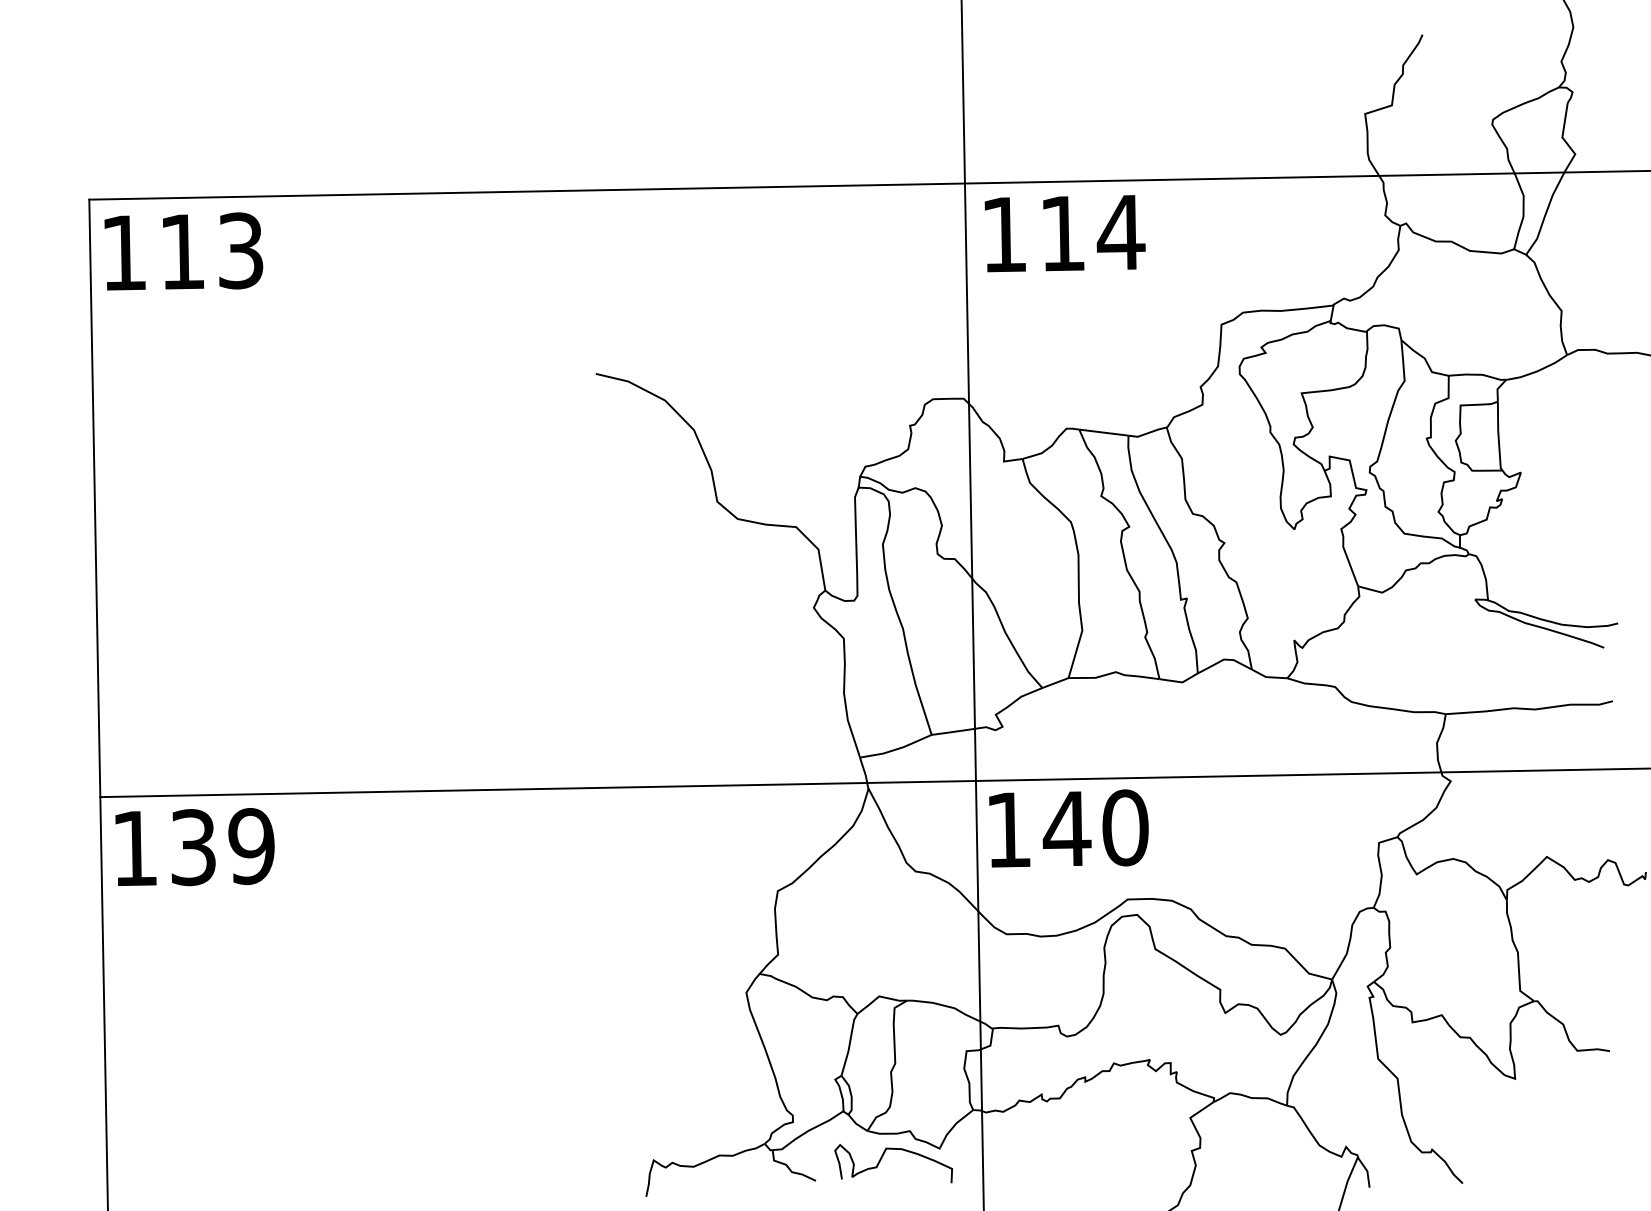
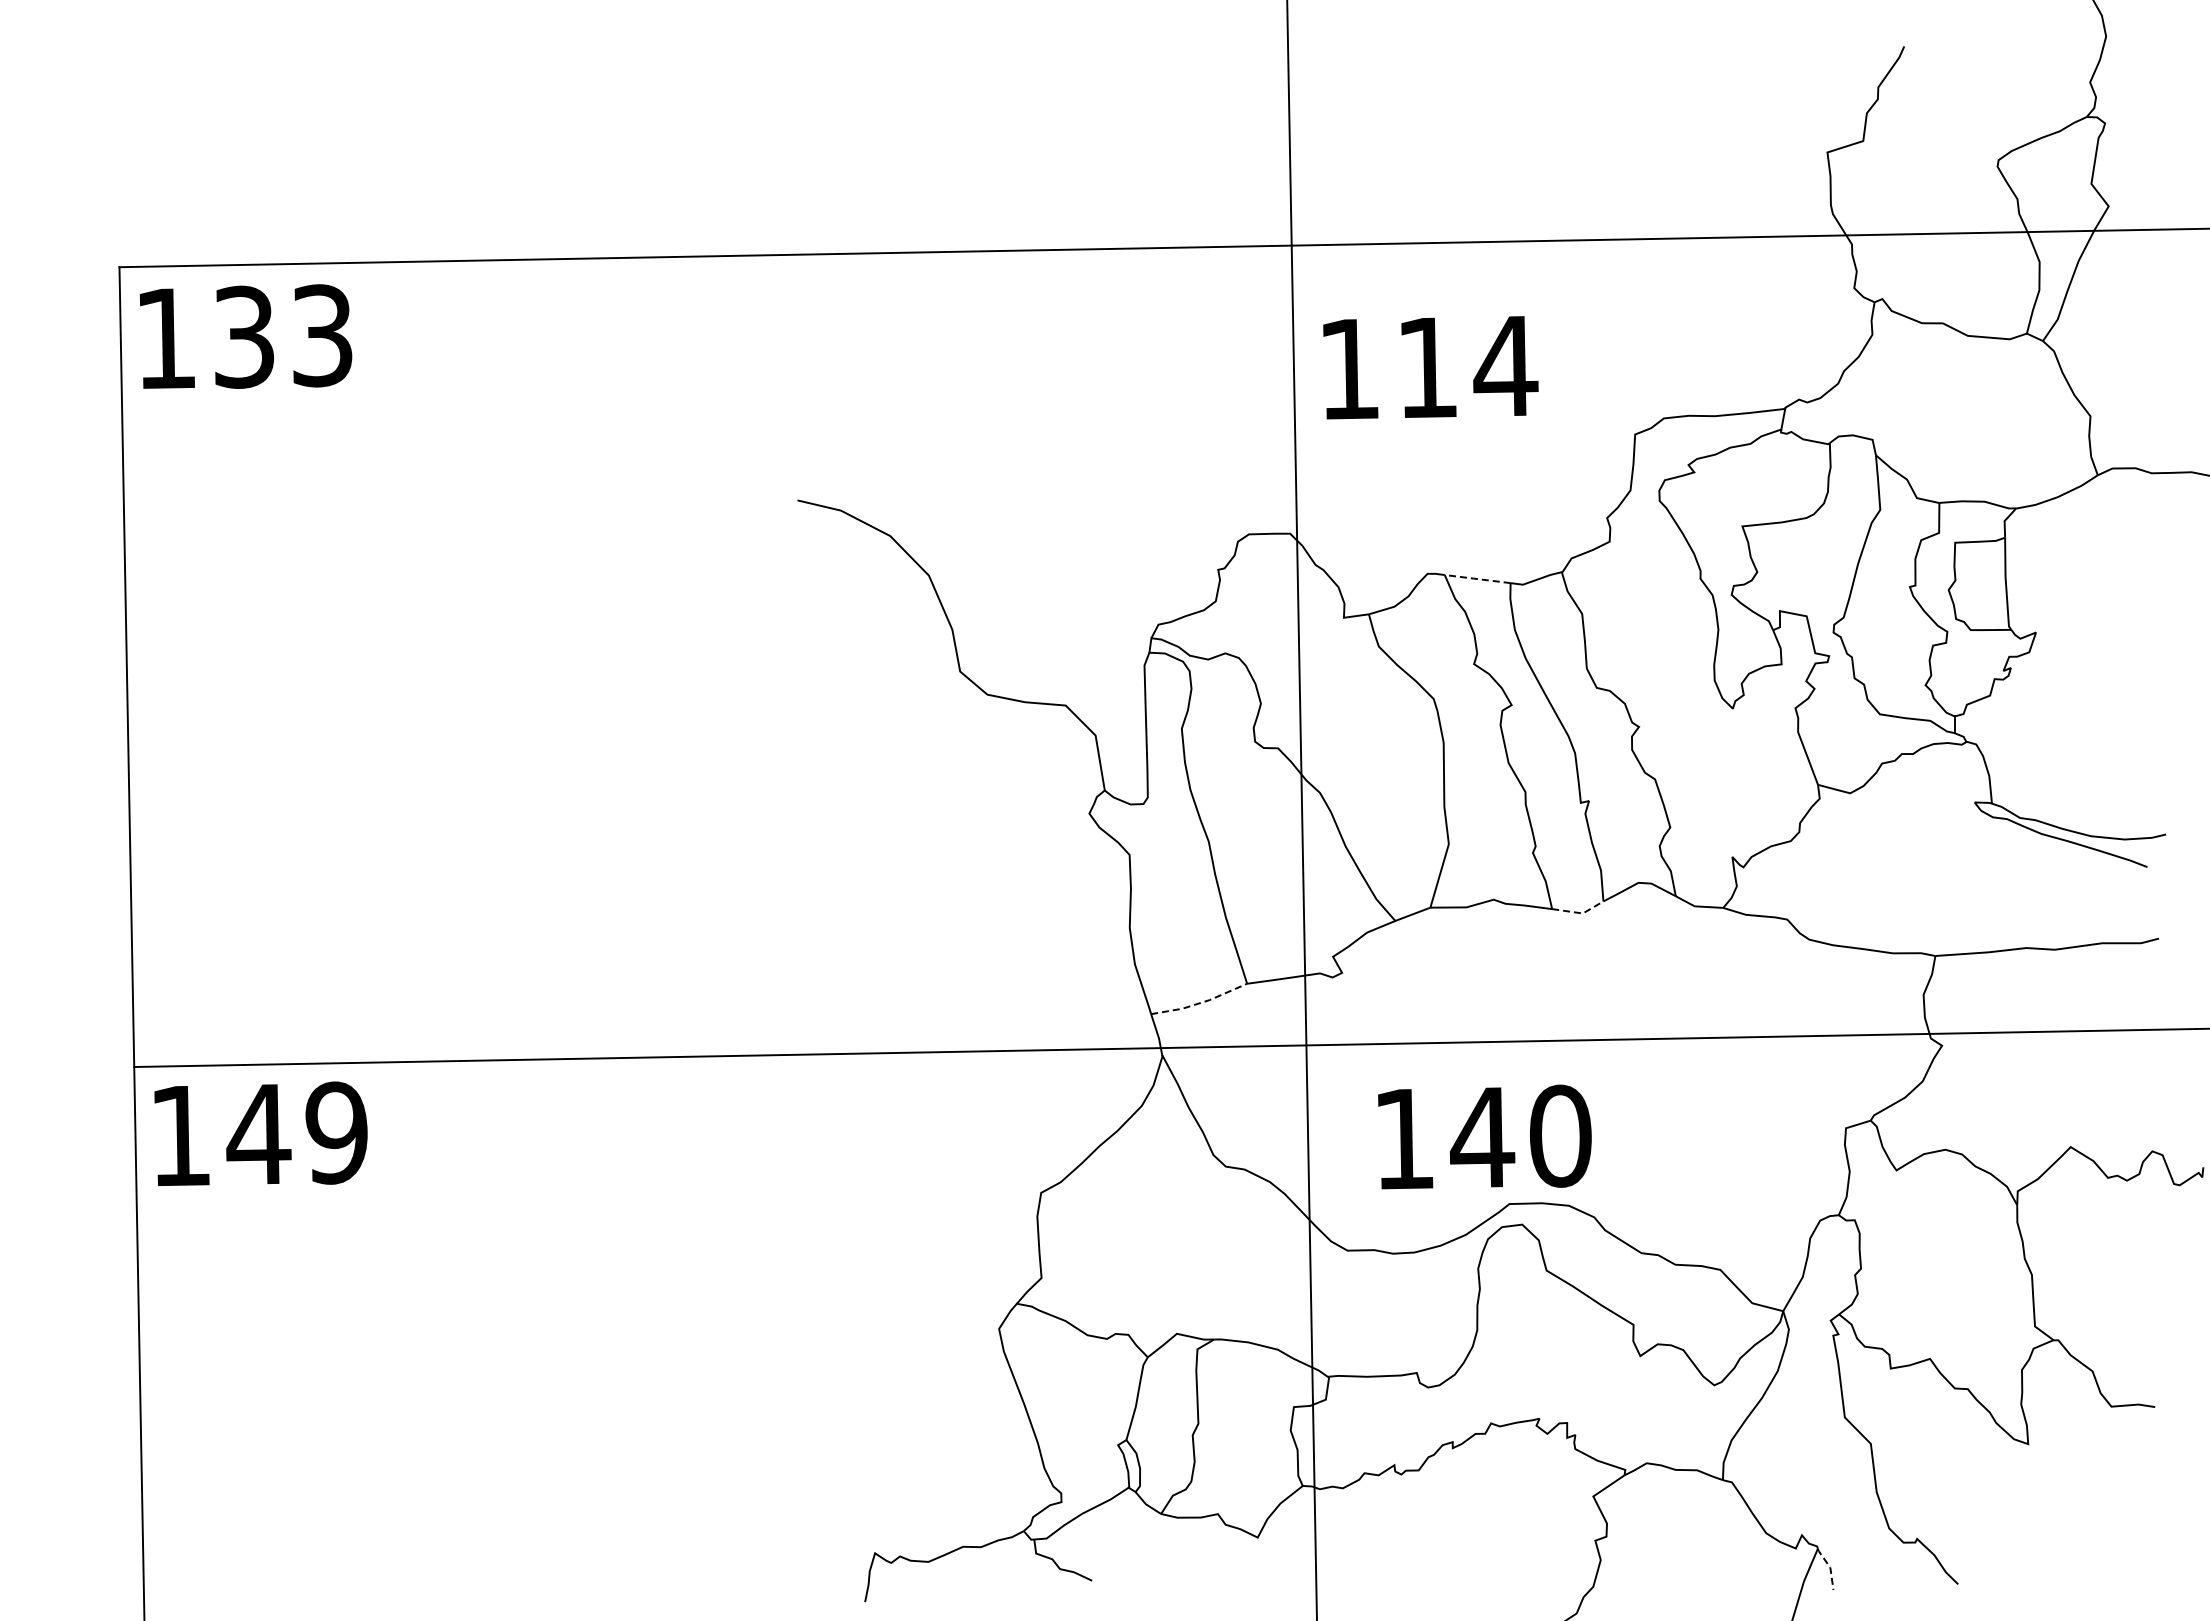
text: (1064, 233) -> (1430, 367), moved
text: (182, 251) -> (244, 336), 113 -> 133
line: (1103, 432) -> (1476, 578), solid -> dashed
line: (1179, 682) -> (1579, 913), solid -> dashed
line: (896, 749) -> (1200, 1003), solid -> dashed
text: (1068, 828) -> (1484, 1136), moved
text: (193, 847) -> (258, 1134), 139 -> 149
curve: (882, 1157) -> (1181, 1549), removed
line: (1367, 1170) -> (1830, 1567), solid -> dashed

